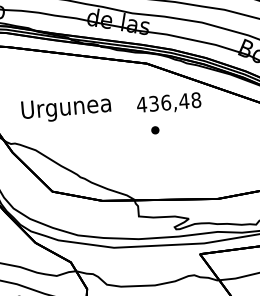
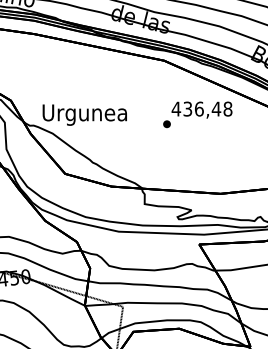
text: (168, 102) -> (201, 109), moved
text: (65, 108) -> (84, 114), moved

